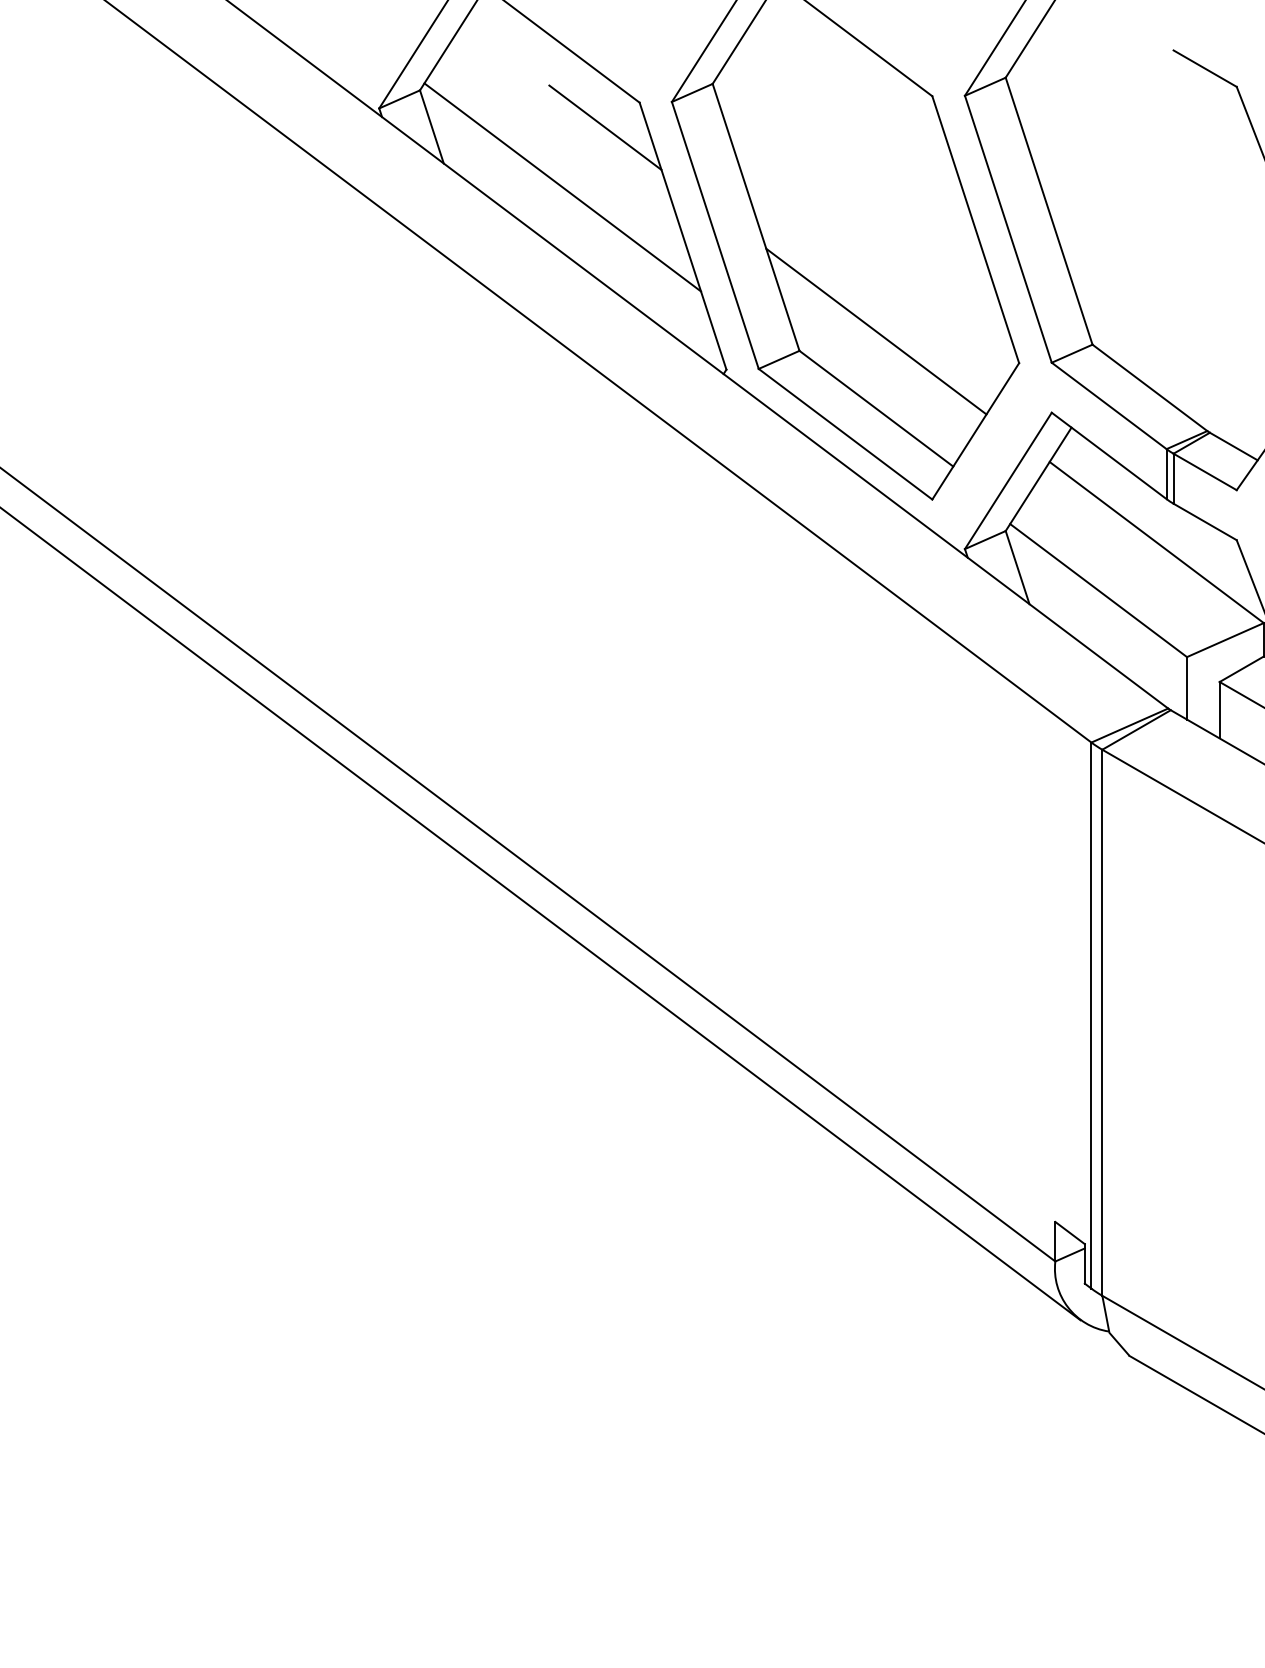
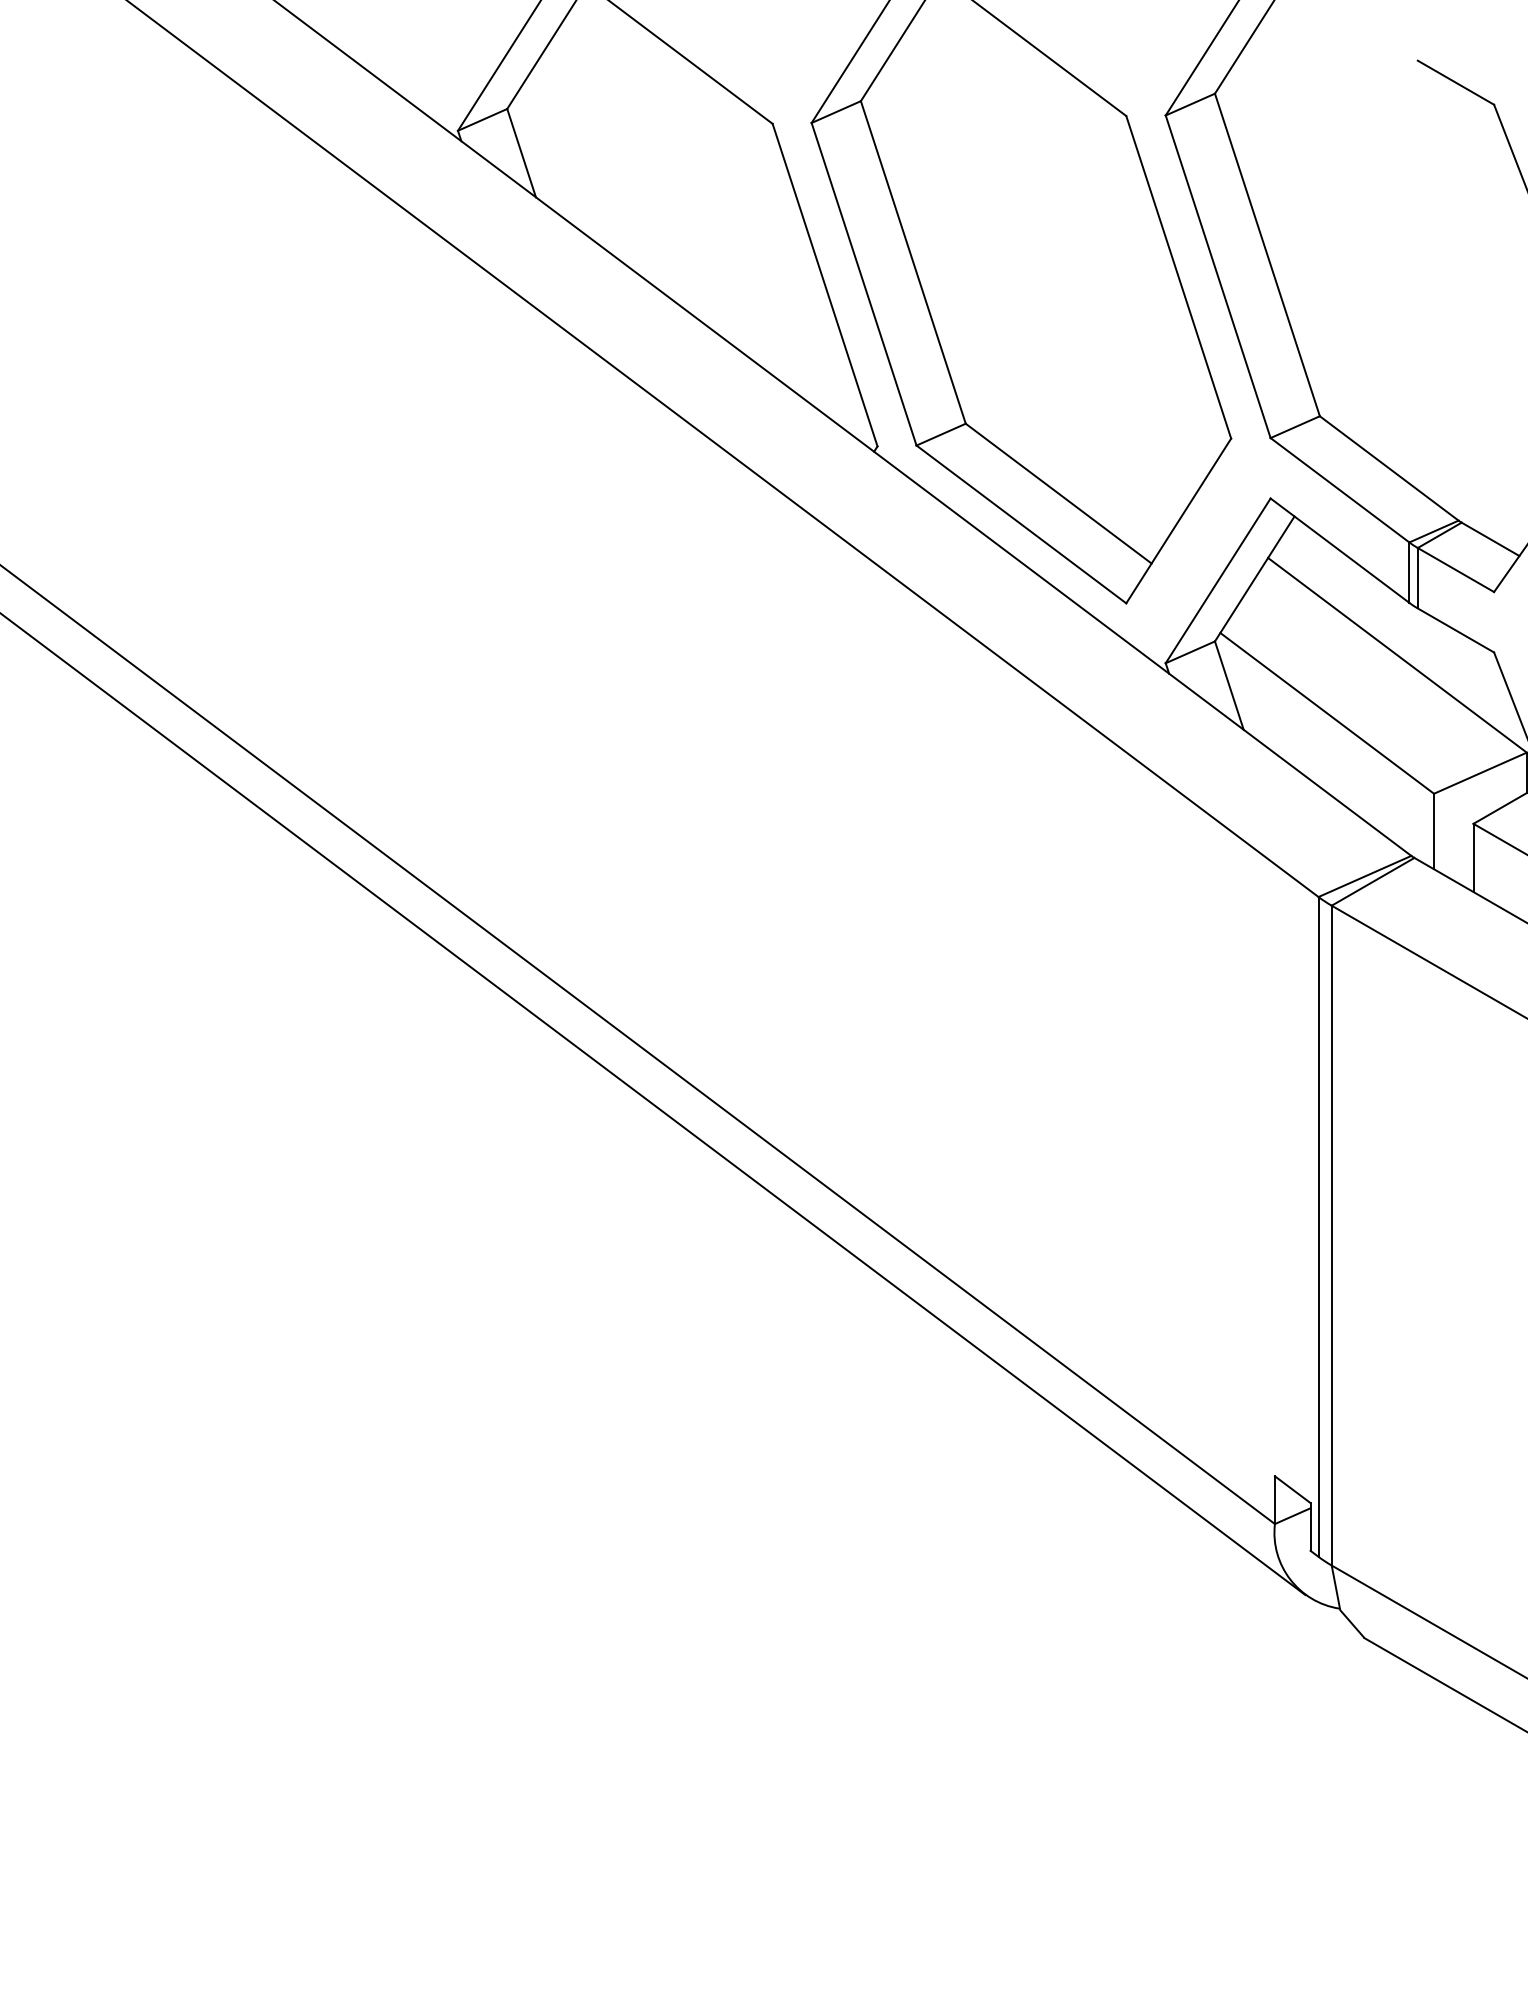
line: (605, 128) -> (731, 154), removed
line: (562, 186) -> (679, 225), removed
line: (876, 331) -> (1058, 400), removed

